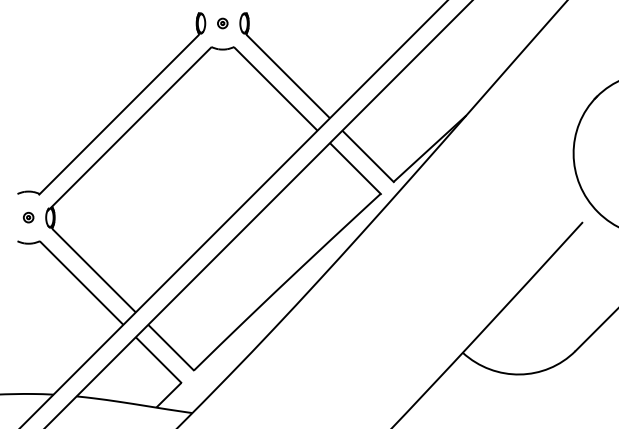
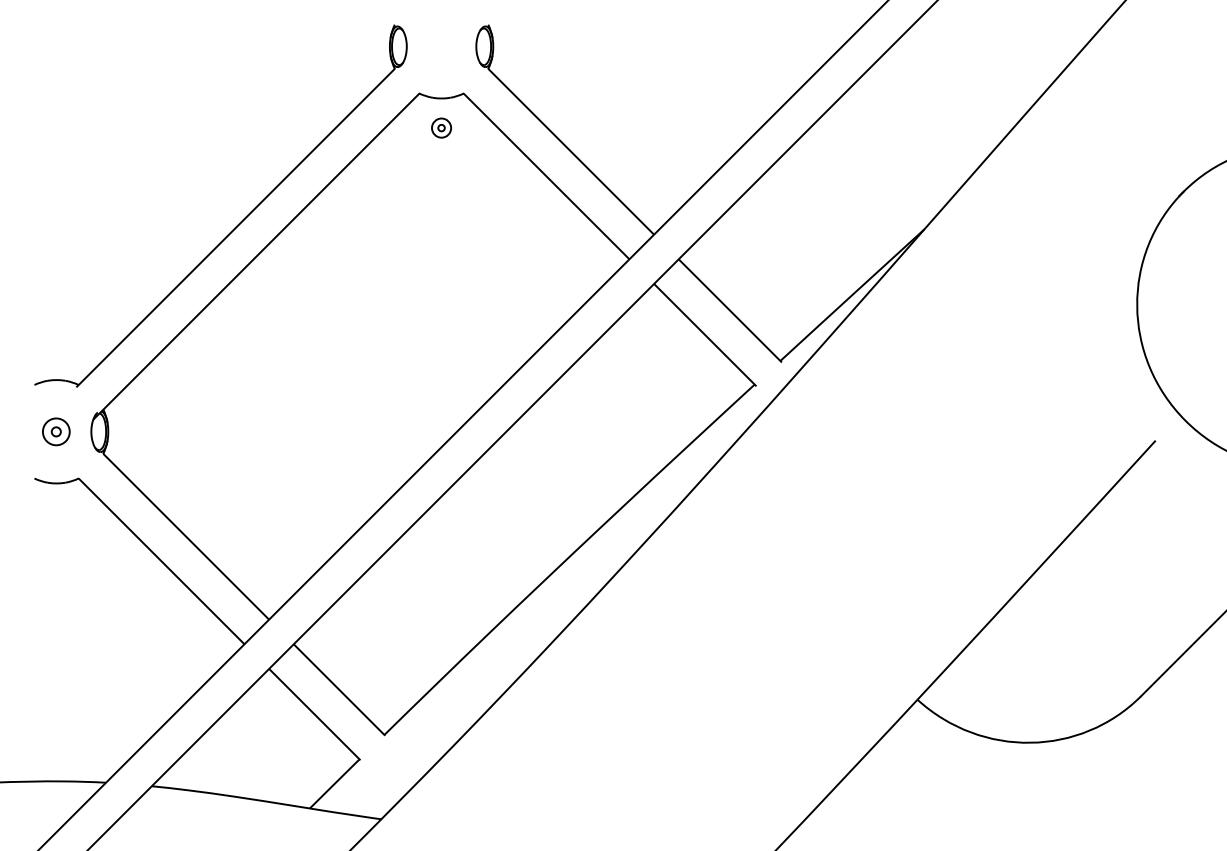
part: (222, 23) -> (440, 128), moved
part: (28, 217) -> (56, 431), size x1.4

